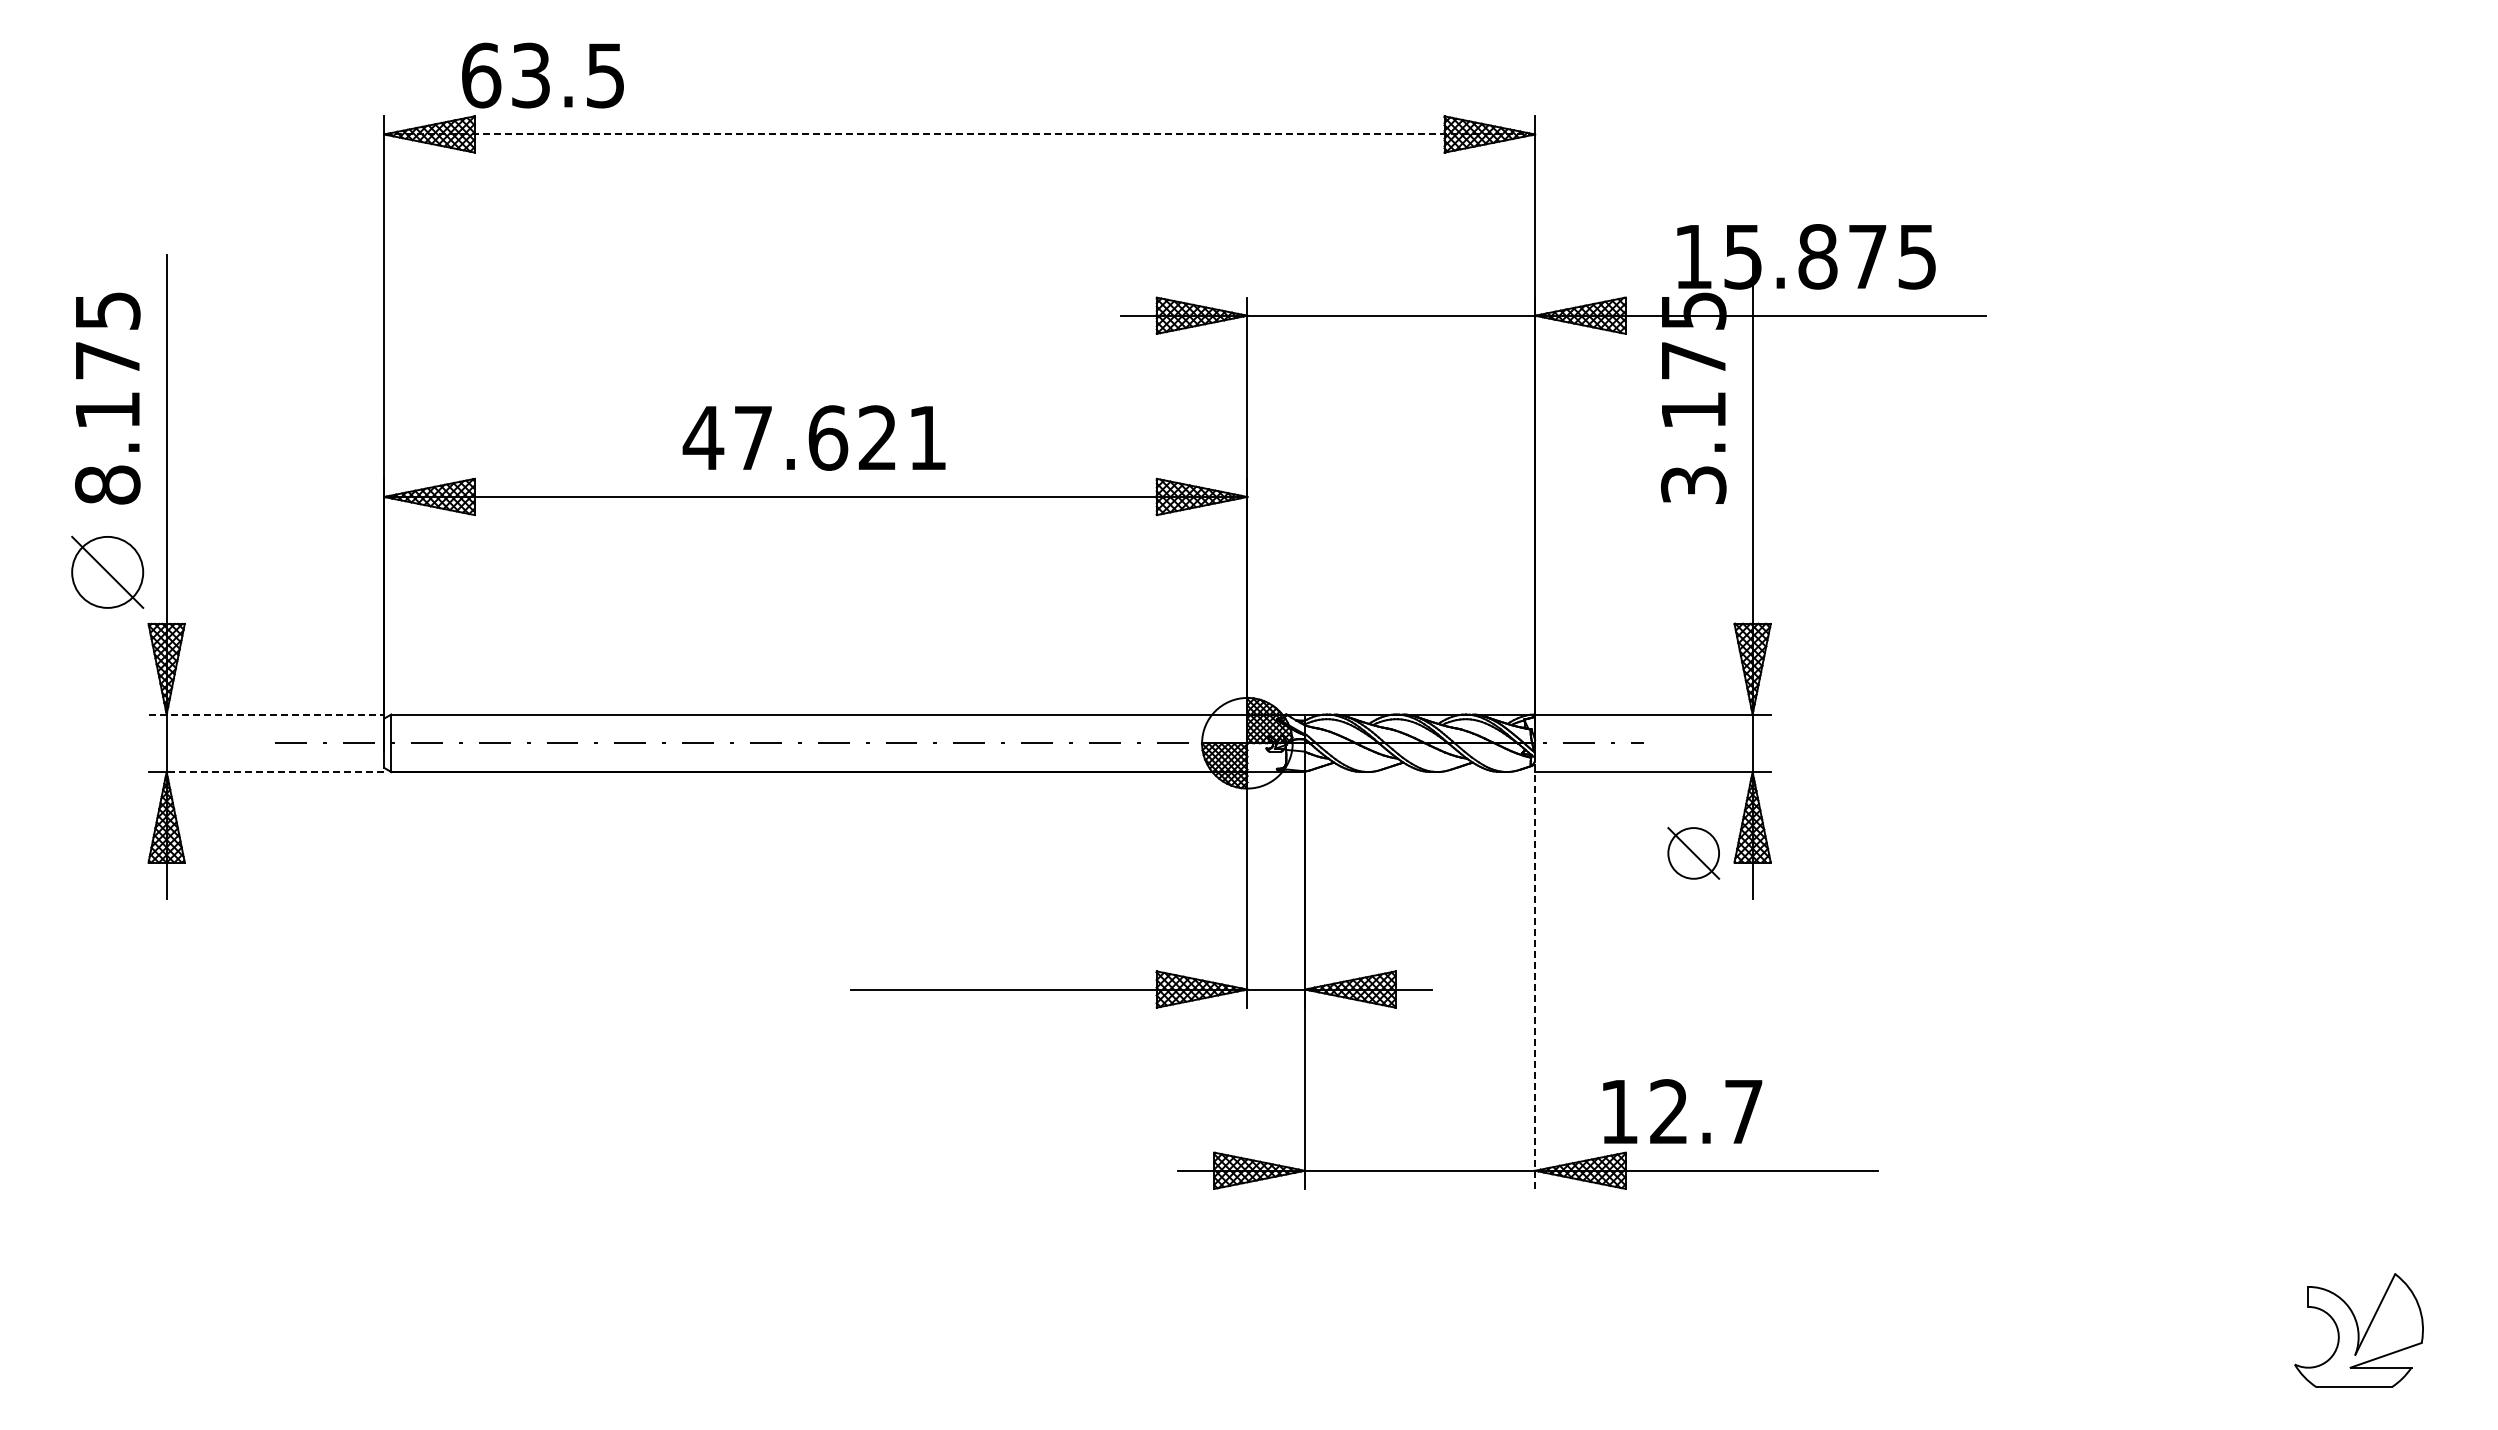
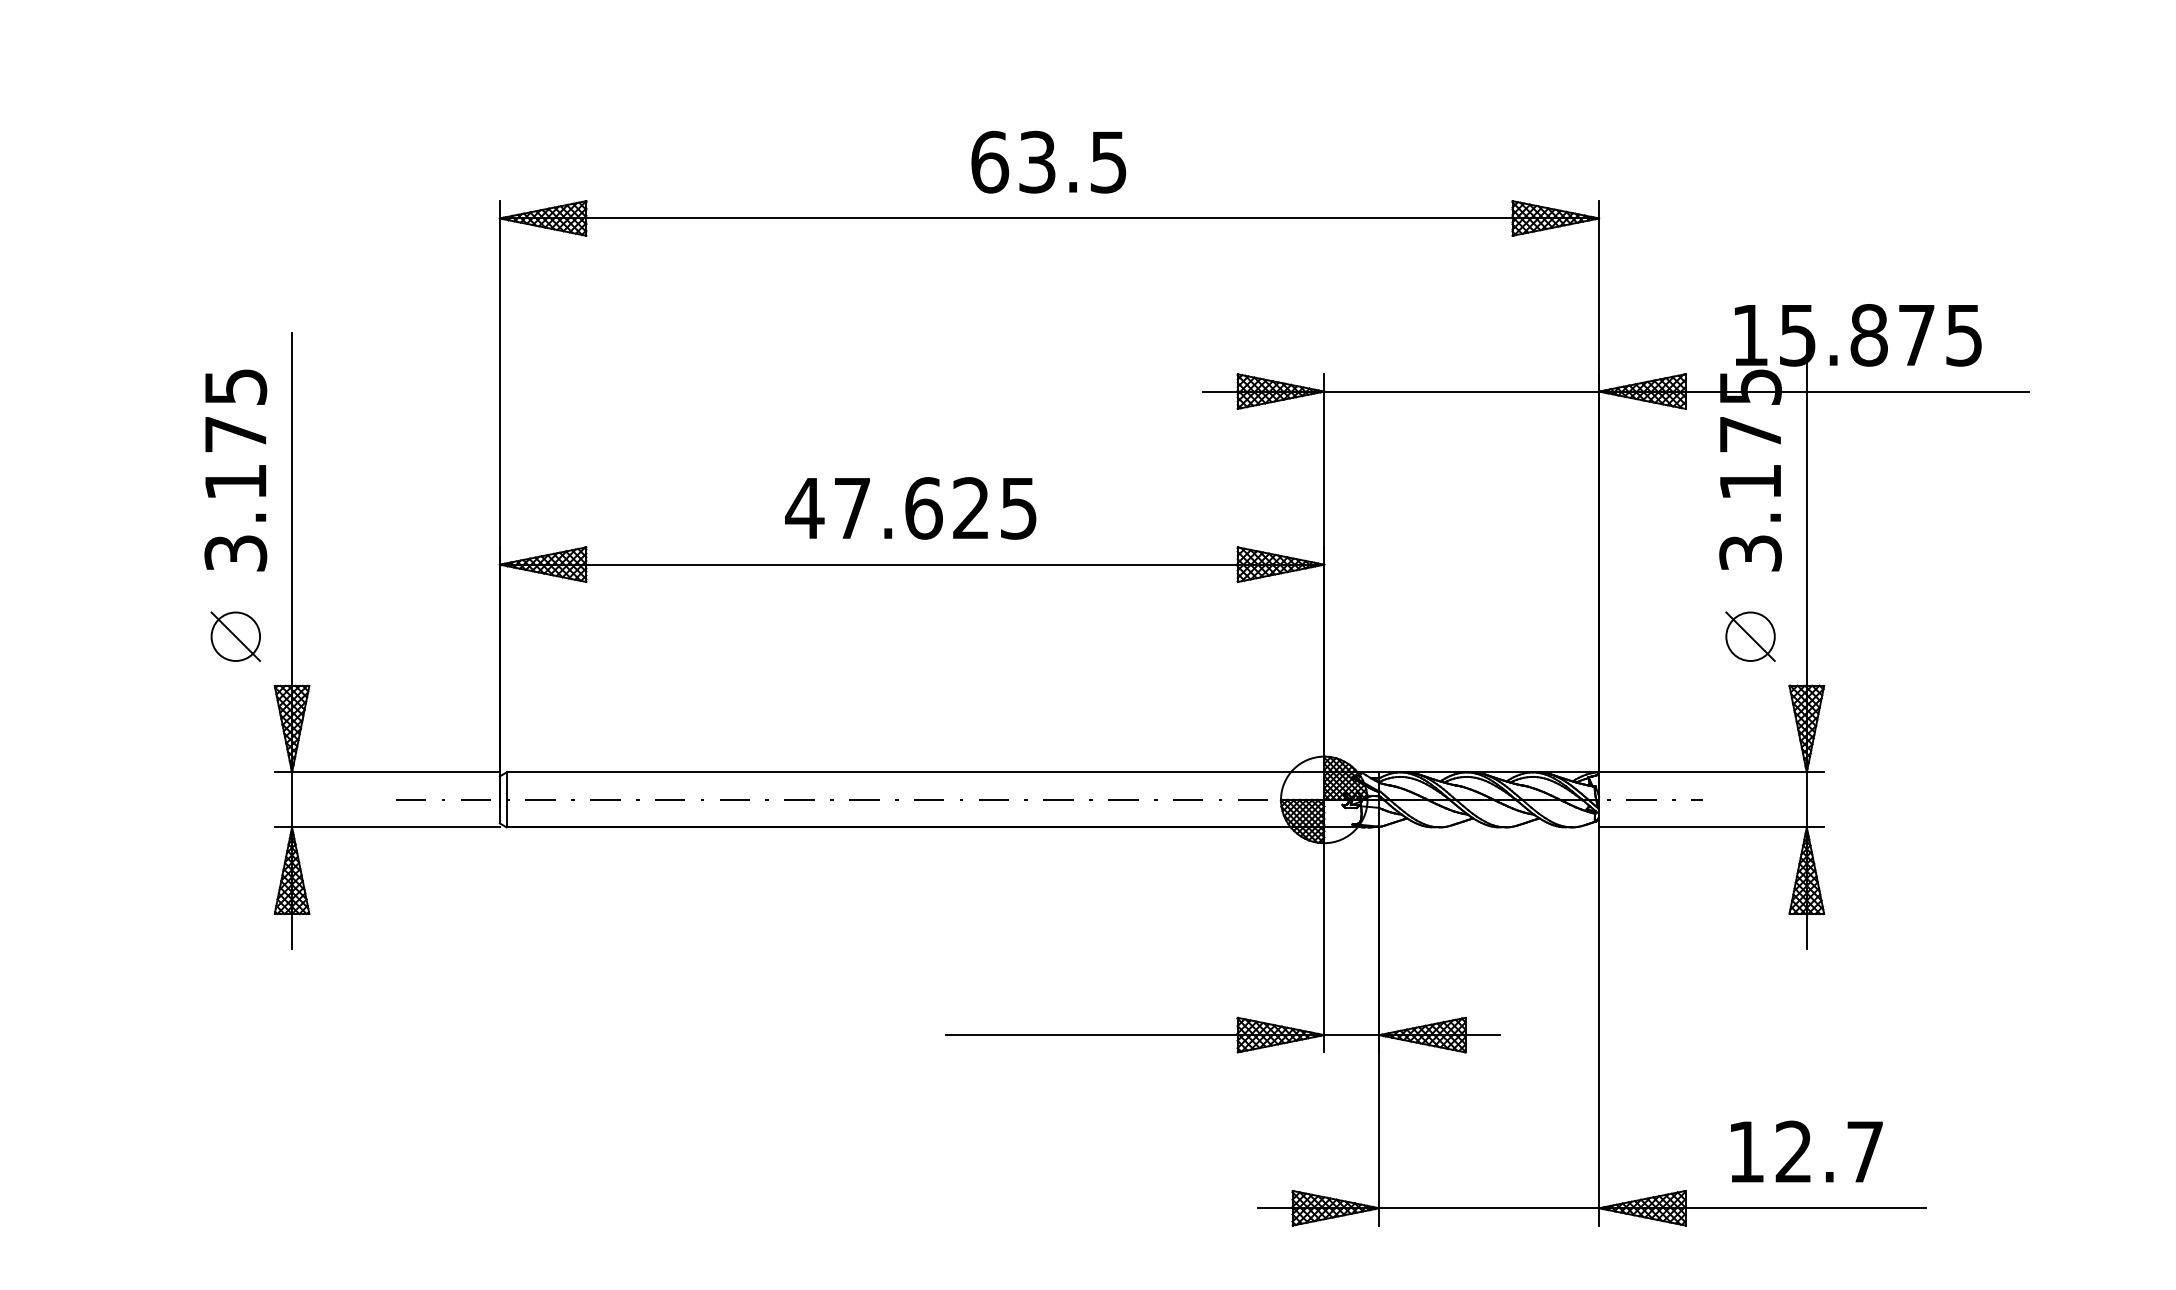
text: (542, 75) -> (1048, 162), moved
line: (960, 134) -> (1050, 218), dashed -> solid
text: (927, 438) -> (1018, 508), 47.621 -> 47.625
text: (107, 484) -> (235, 552), 8.175 -> 3.175
part: (107, 572) -> (235, 636), size x0.71
line: (266, 714) -> (387, 772), dashed -> solid
line: (275, 772) -> (396, 827), dashed -> solid
part: (1693, 853) -> (1750, 636), moved
line: (1535, 966) -> (1599, 1013), dashed -> solid
text: (1682, 1111) -> (1806, 1151), moved

